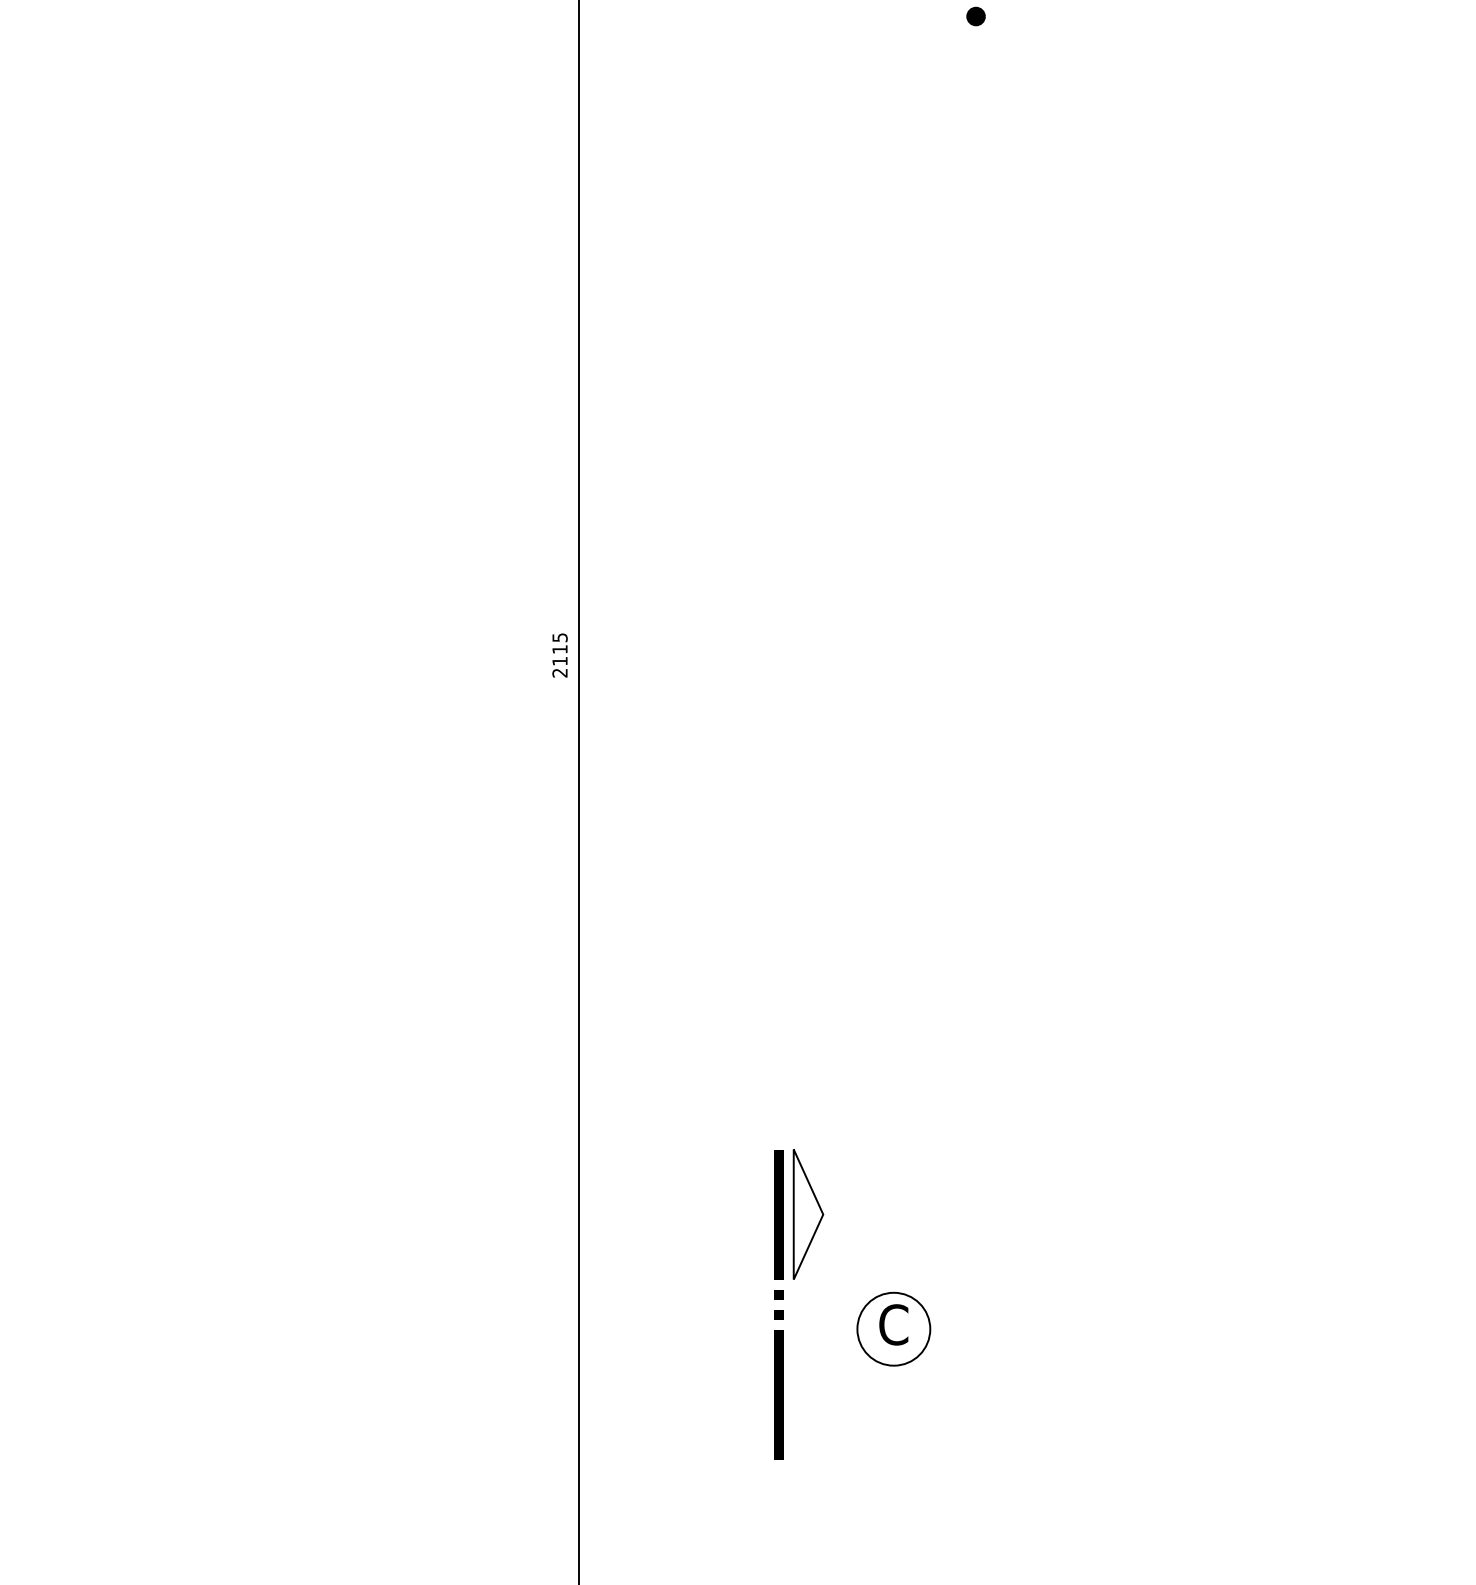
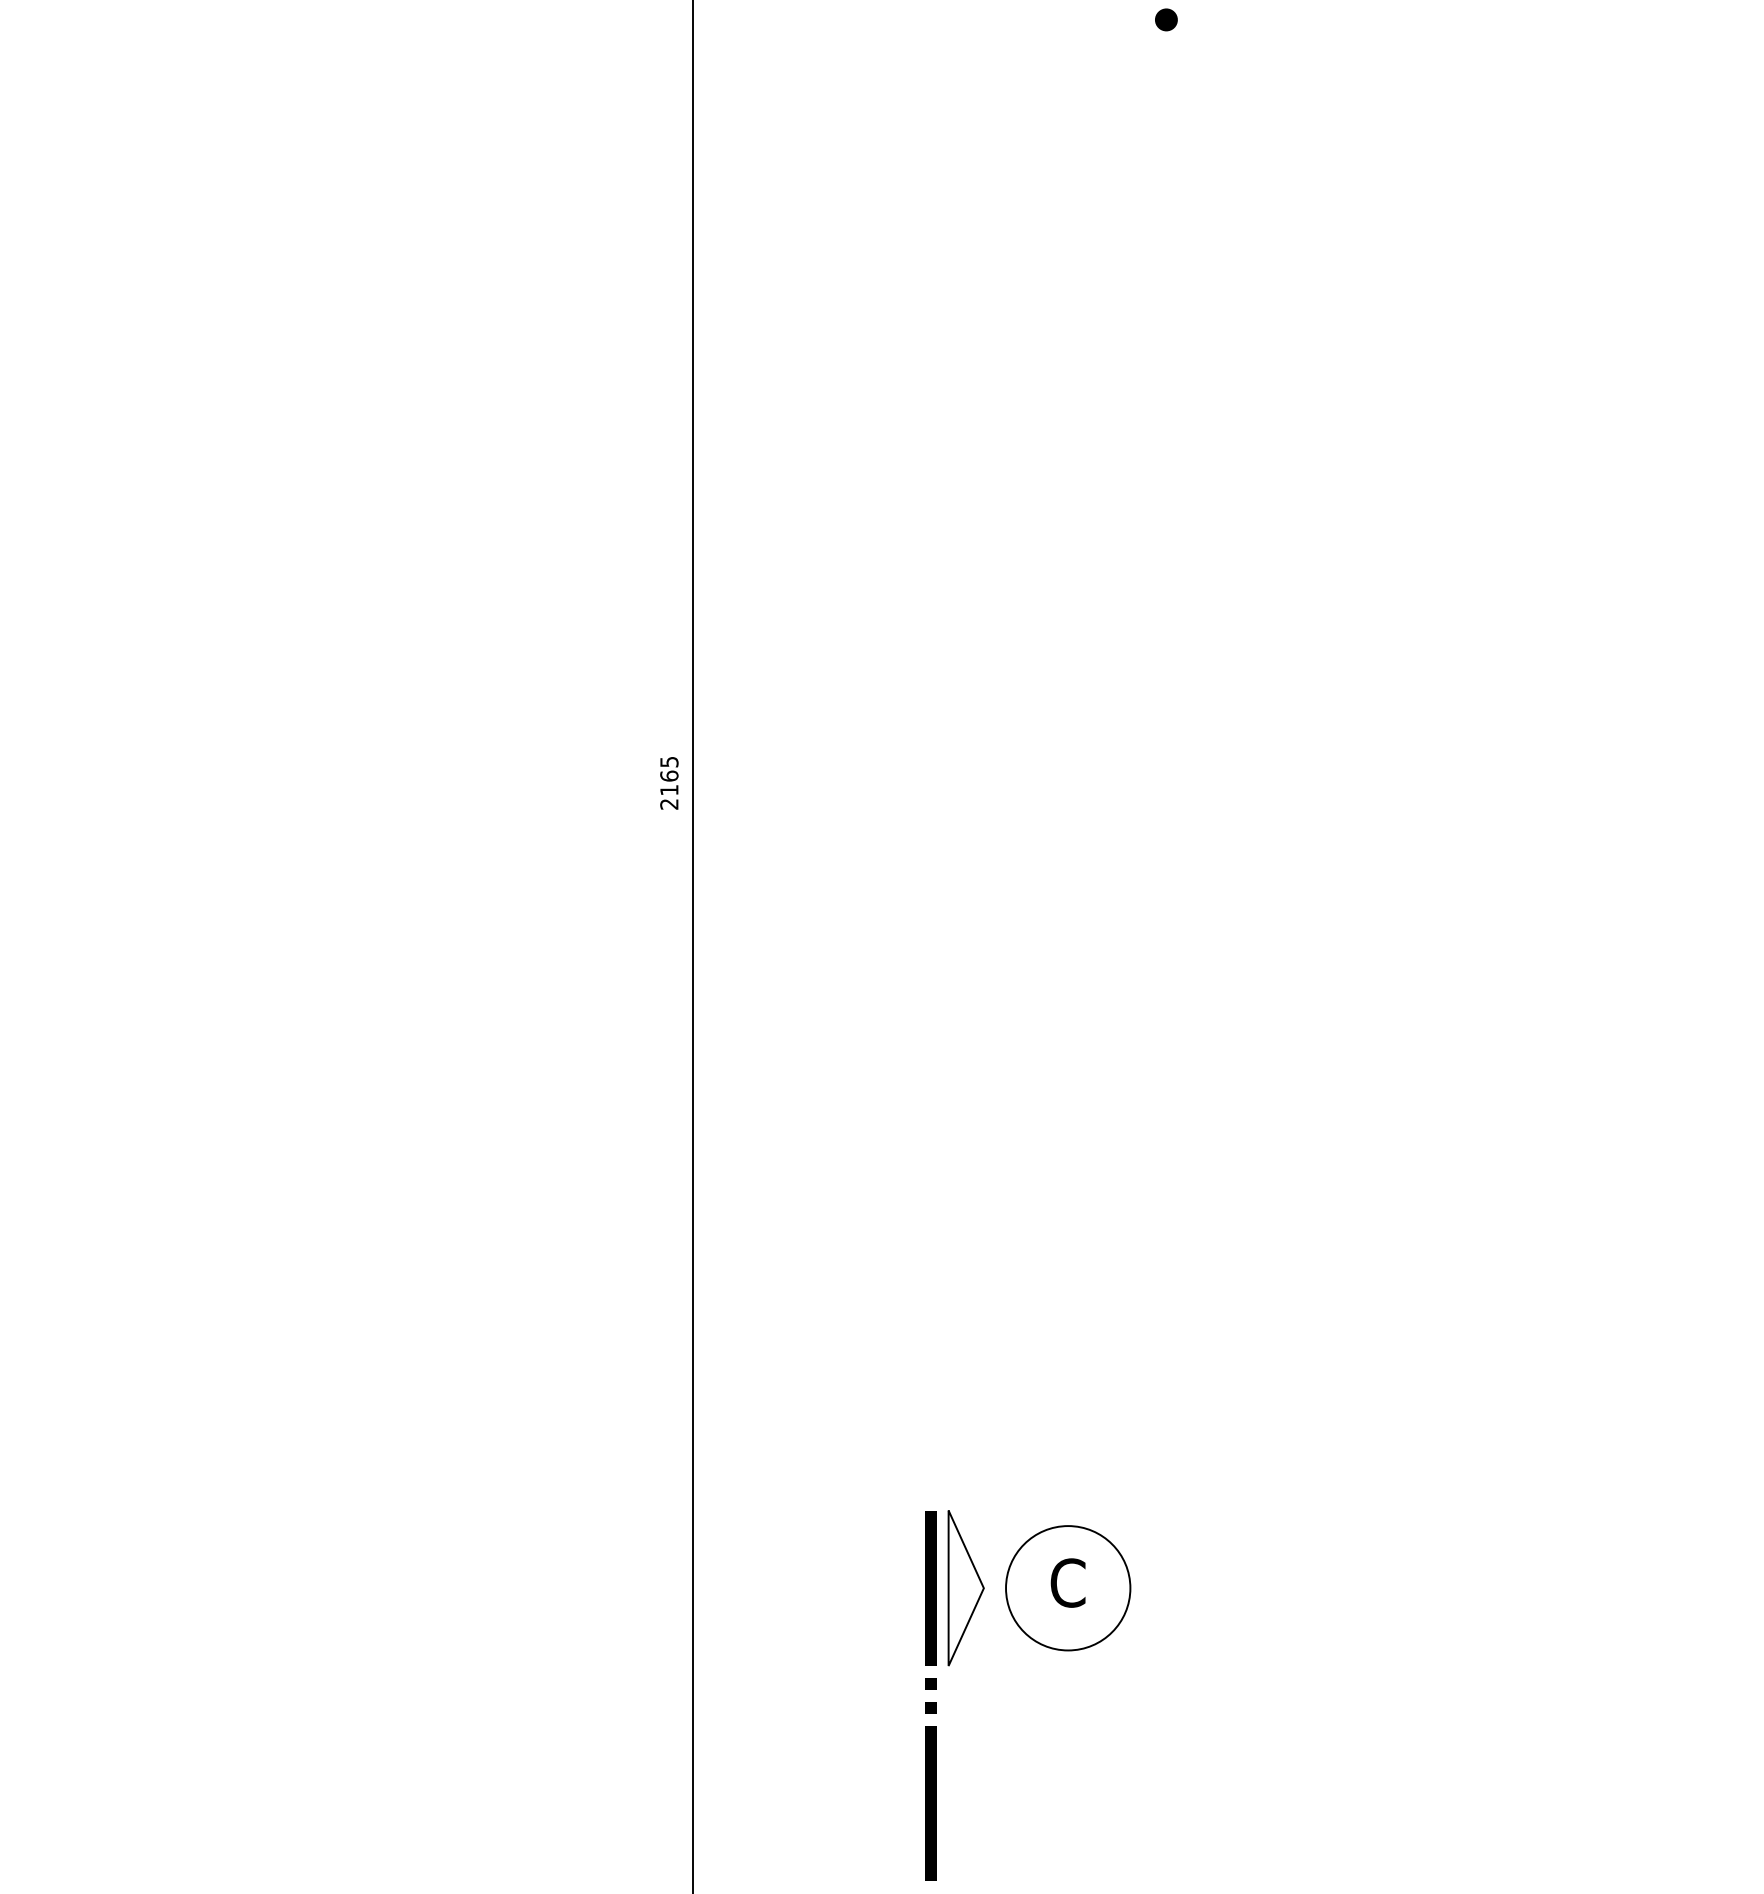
text: (560, 648) -> (669, 775), 2115 -> 2165
part: (783, 1299) -> (936, 1689), moved
circle: (894, 1329) -> (1068, 1588), size x1.43

